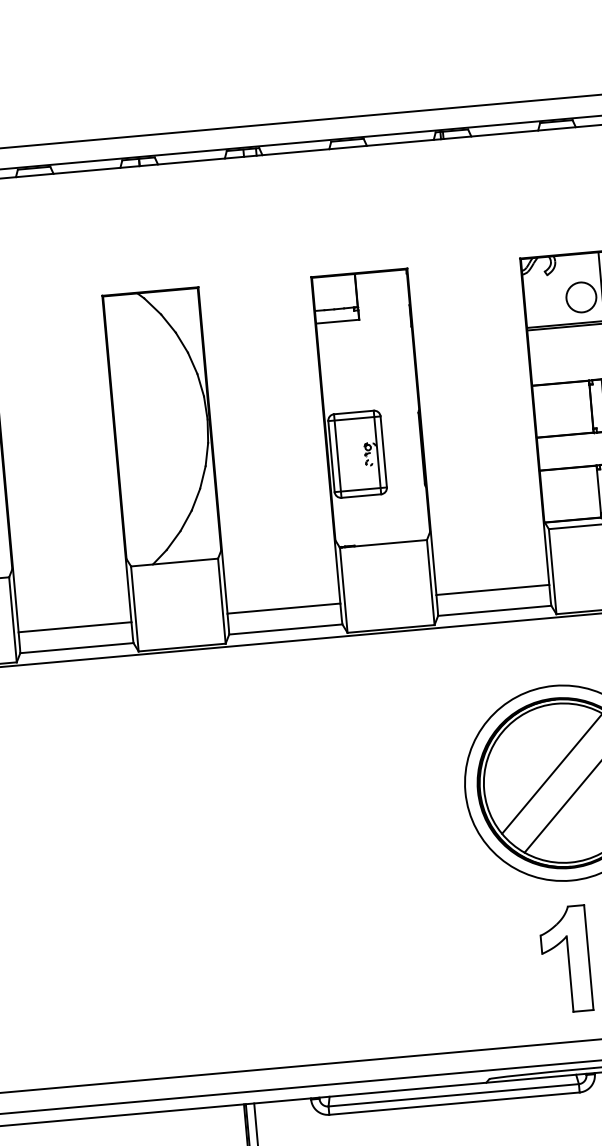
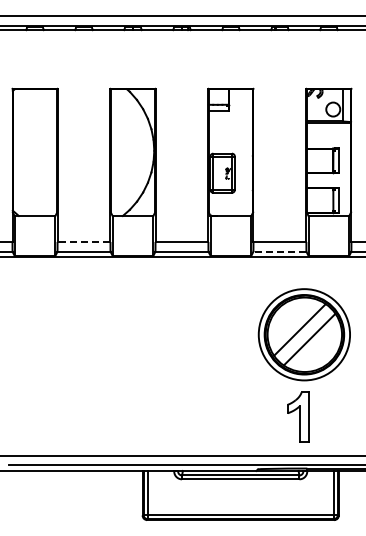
line: (493, 610) -> (279, 251), solid -> dashed
line: (73, 626) -> (83, 241), solid -> dashed

